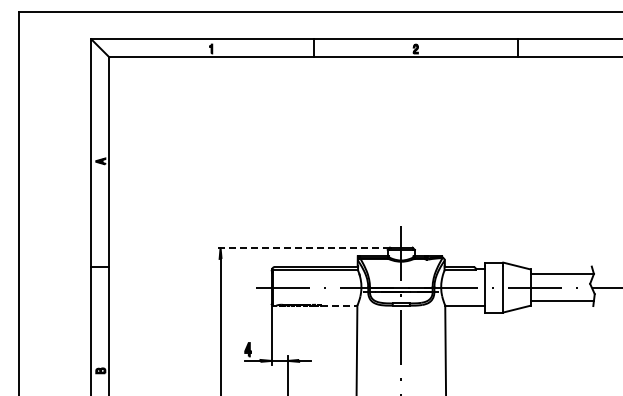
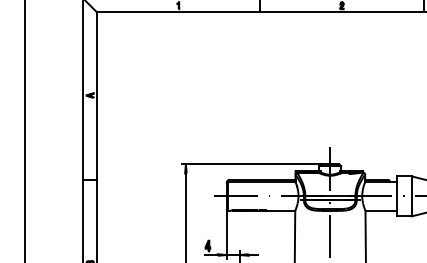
line: (303, 247) -> (252, 164), dashed -> solid
line: (339, 305) -> (280, 210), dashed -> solid

